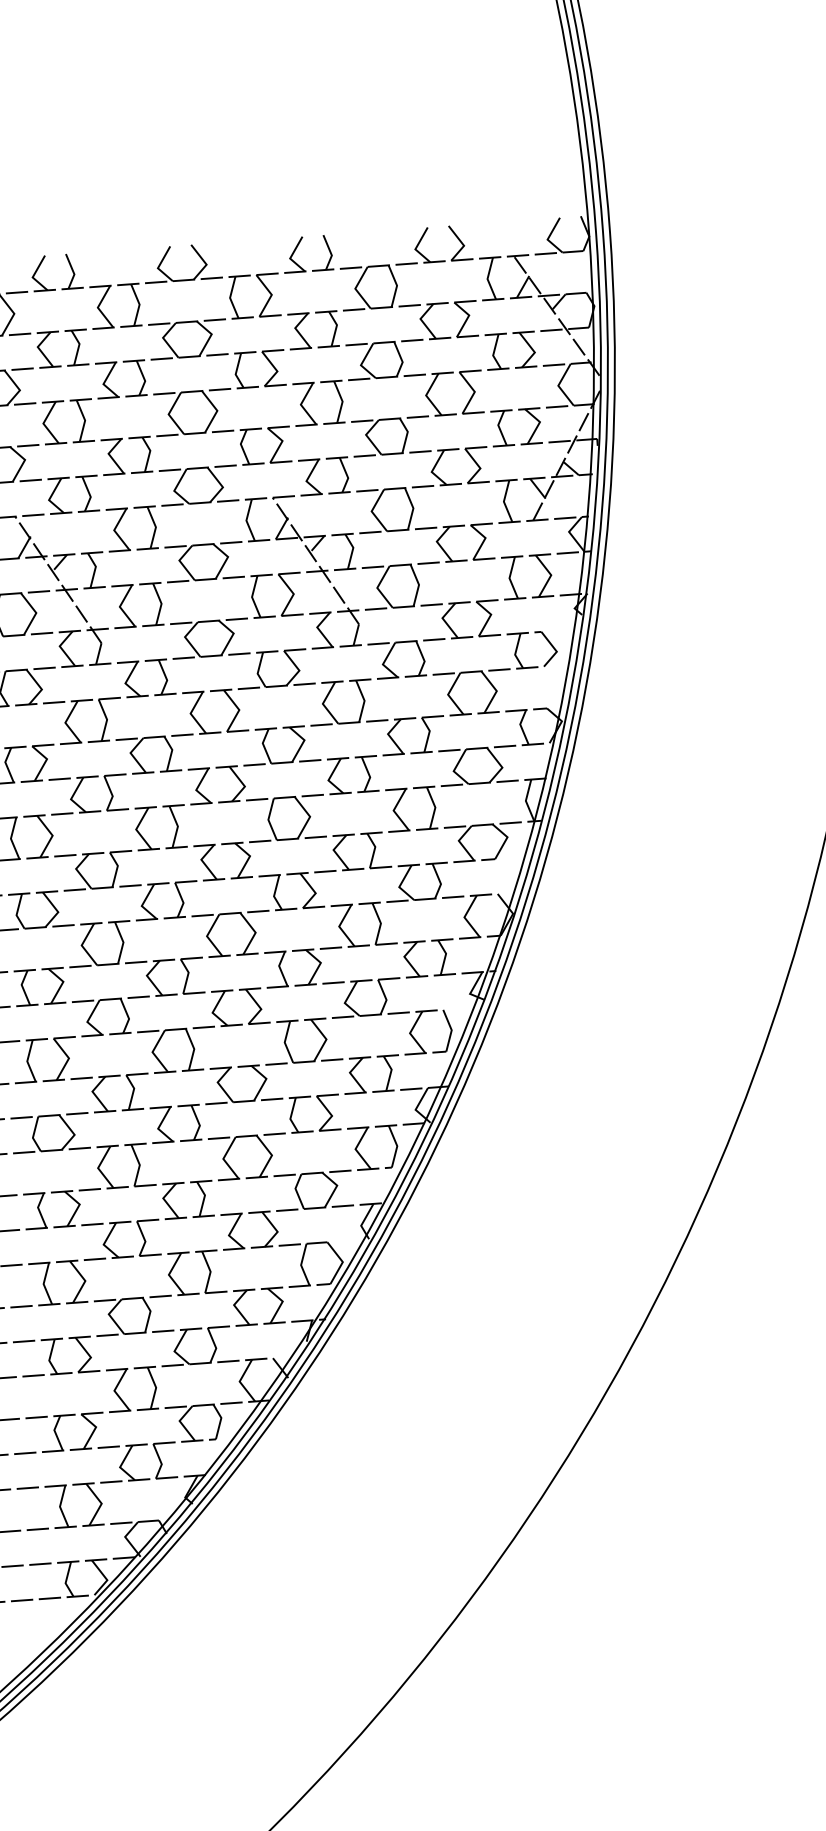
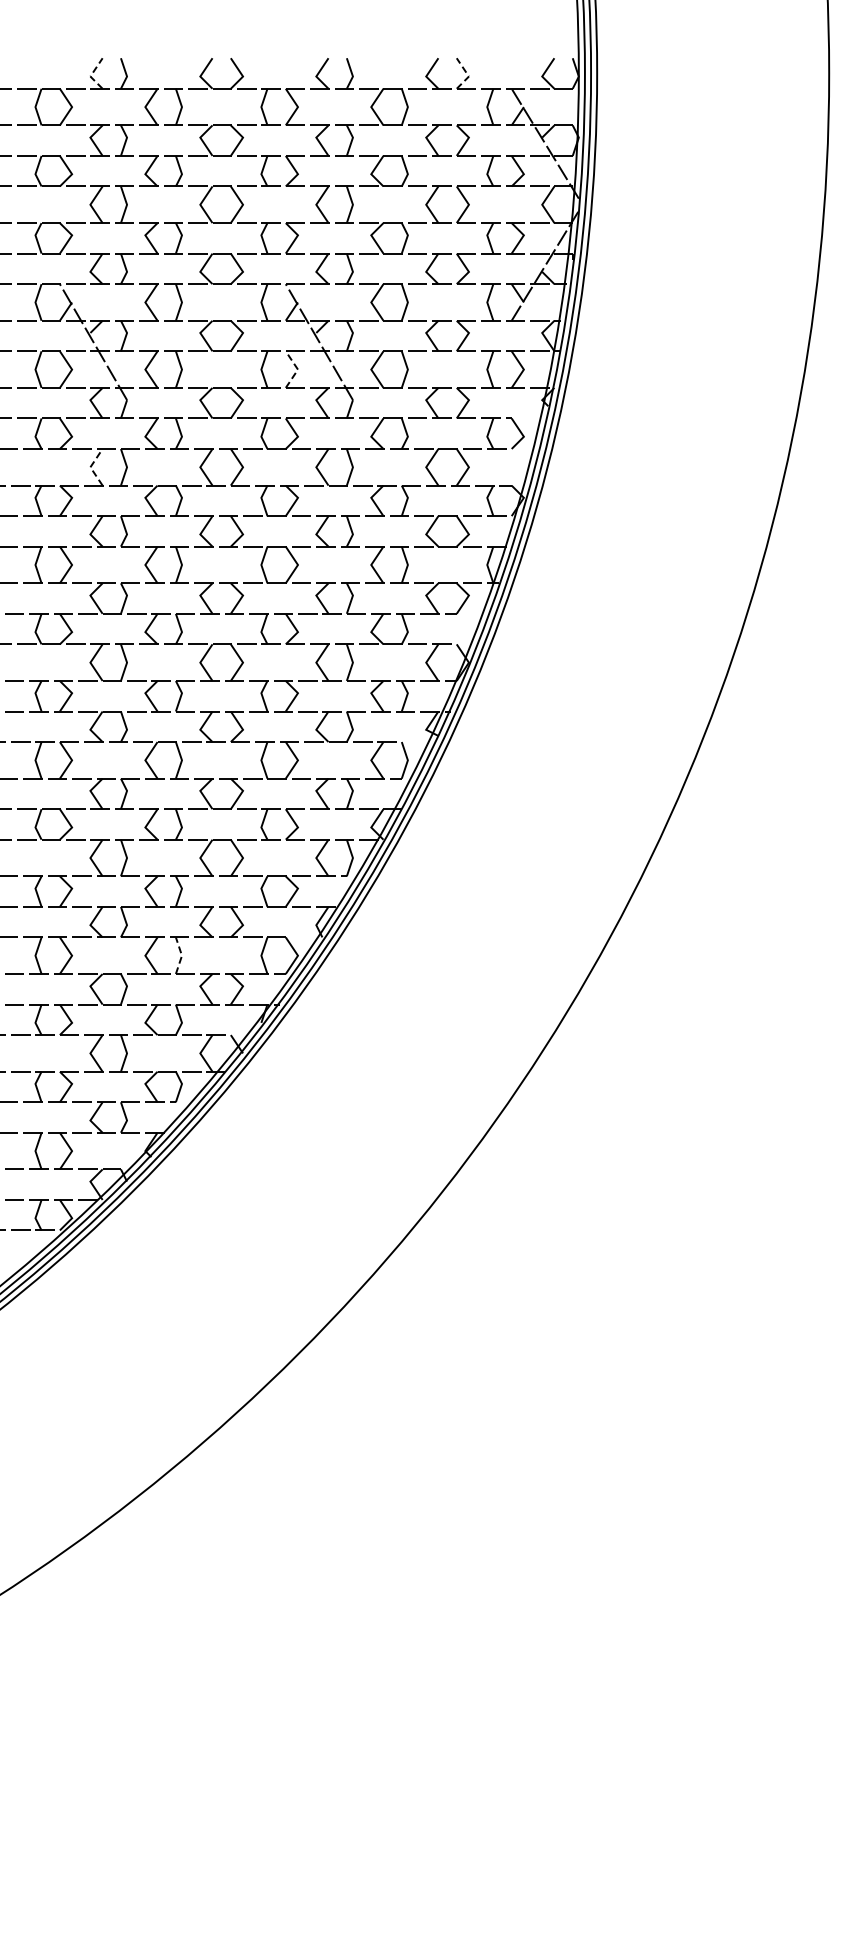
line: (462, 243) -> (467, 74), solid -> dashed
line: (33, 275) -> (91, 74), solid -> dashed
line: (294, 593) -> (298, 369), solid -> dashed
line: (65, 723) -> (90, 467), solid -> dashed
line: (211, 1271) -> (182, 955), solid -> dashed

